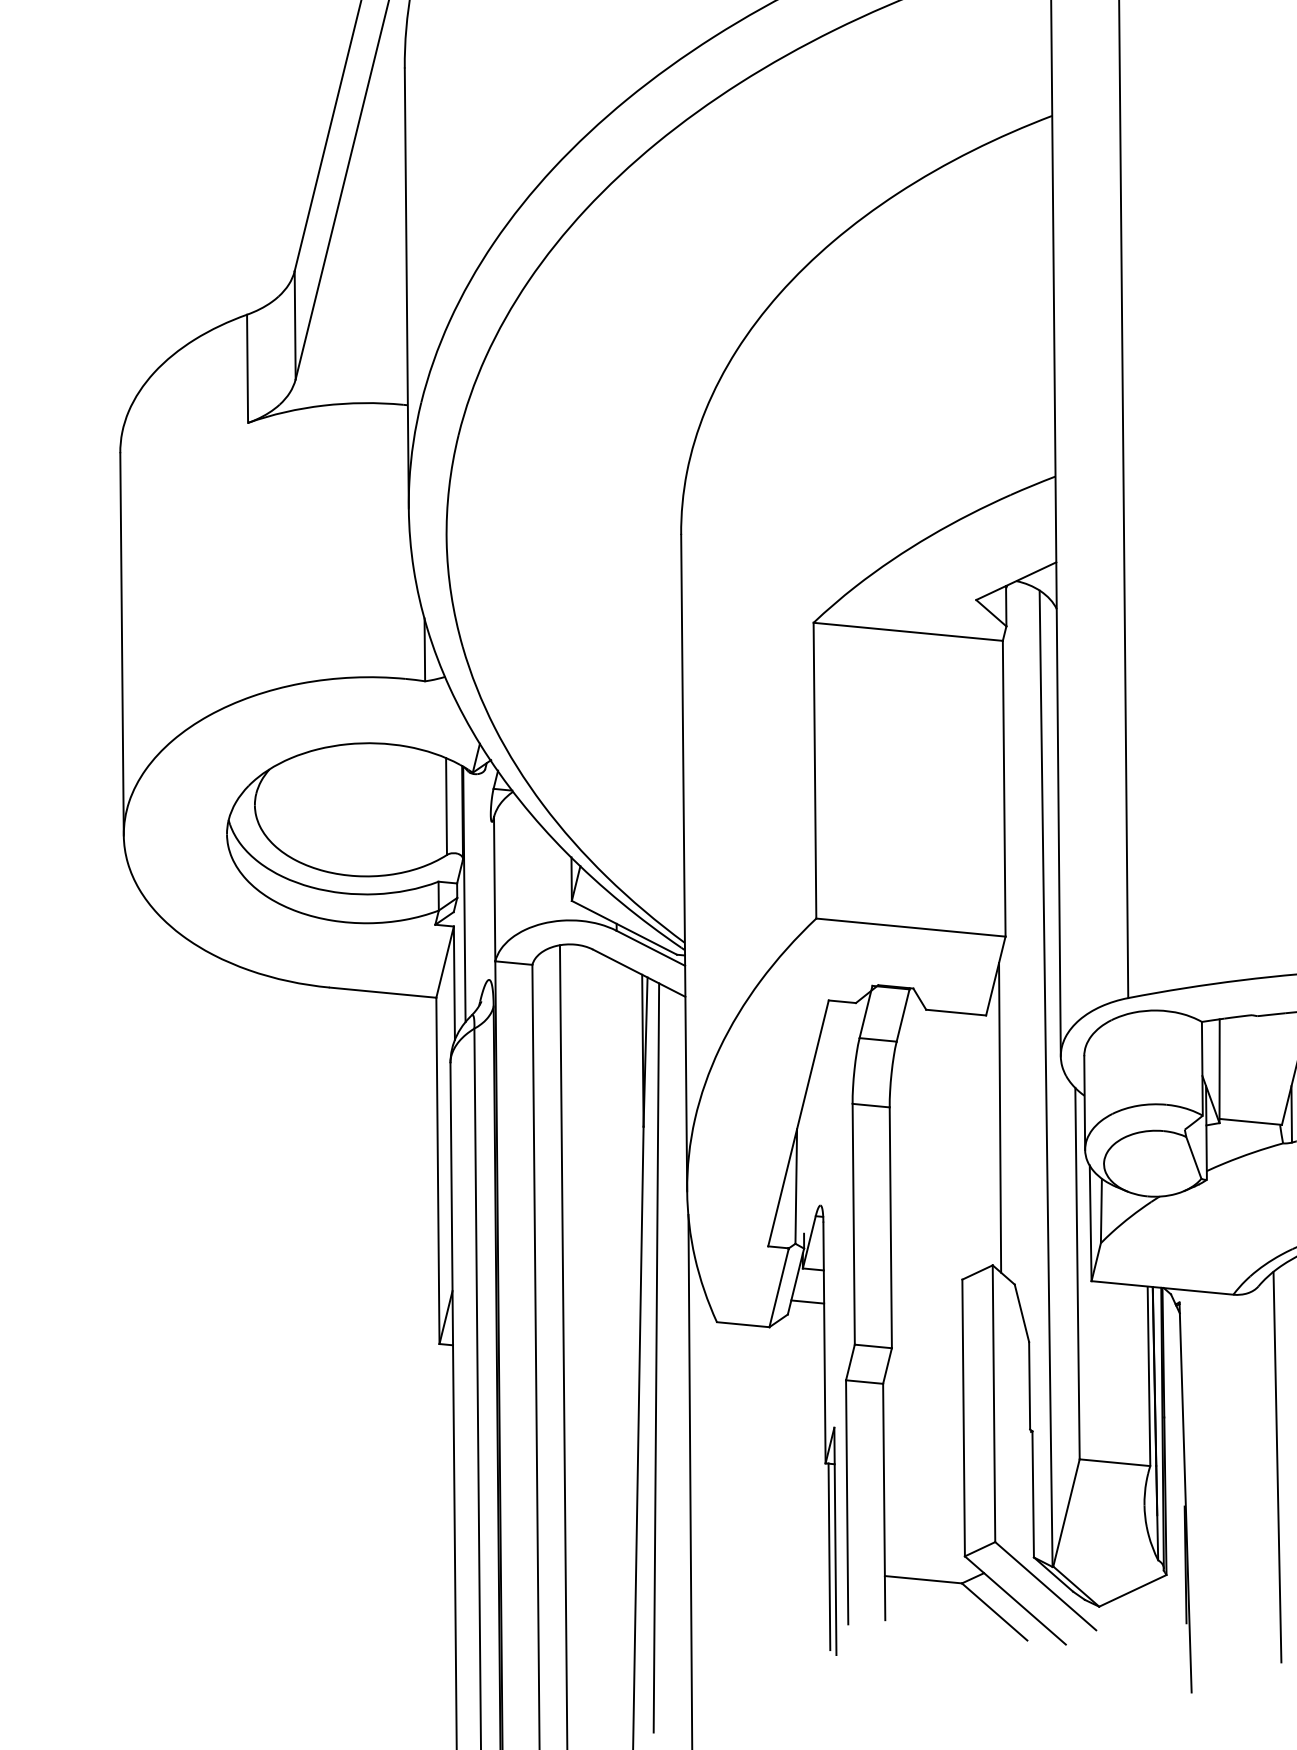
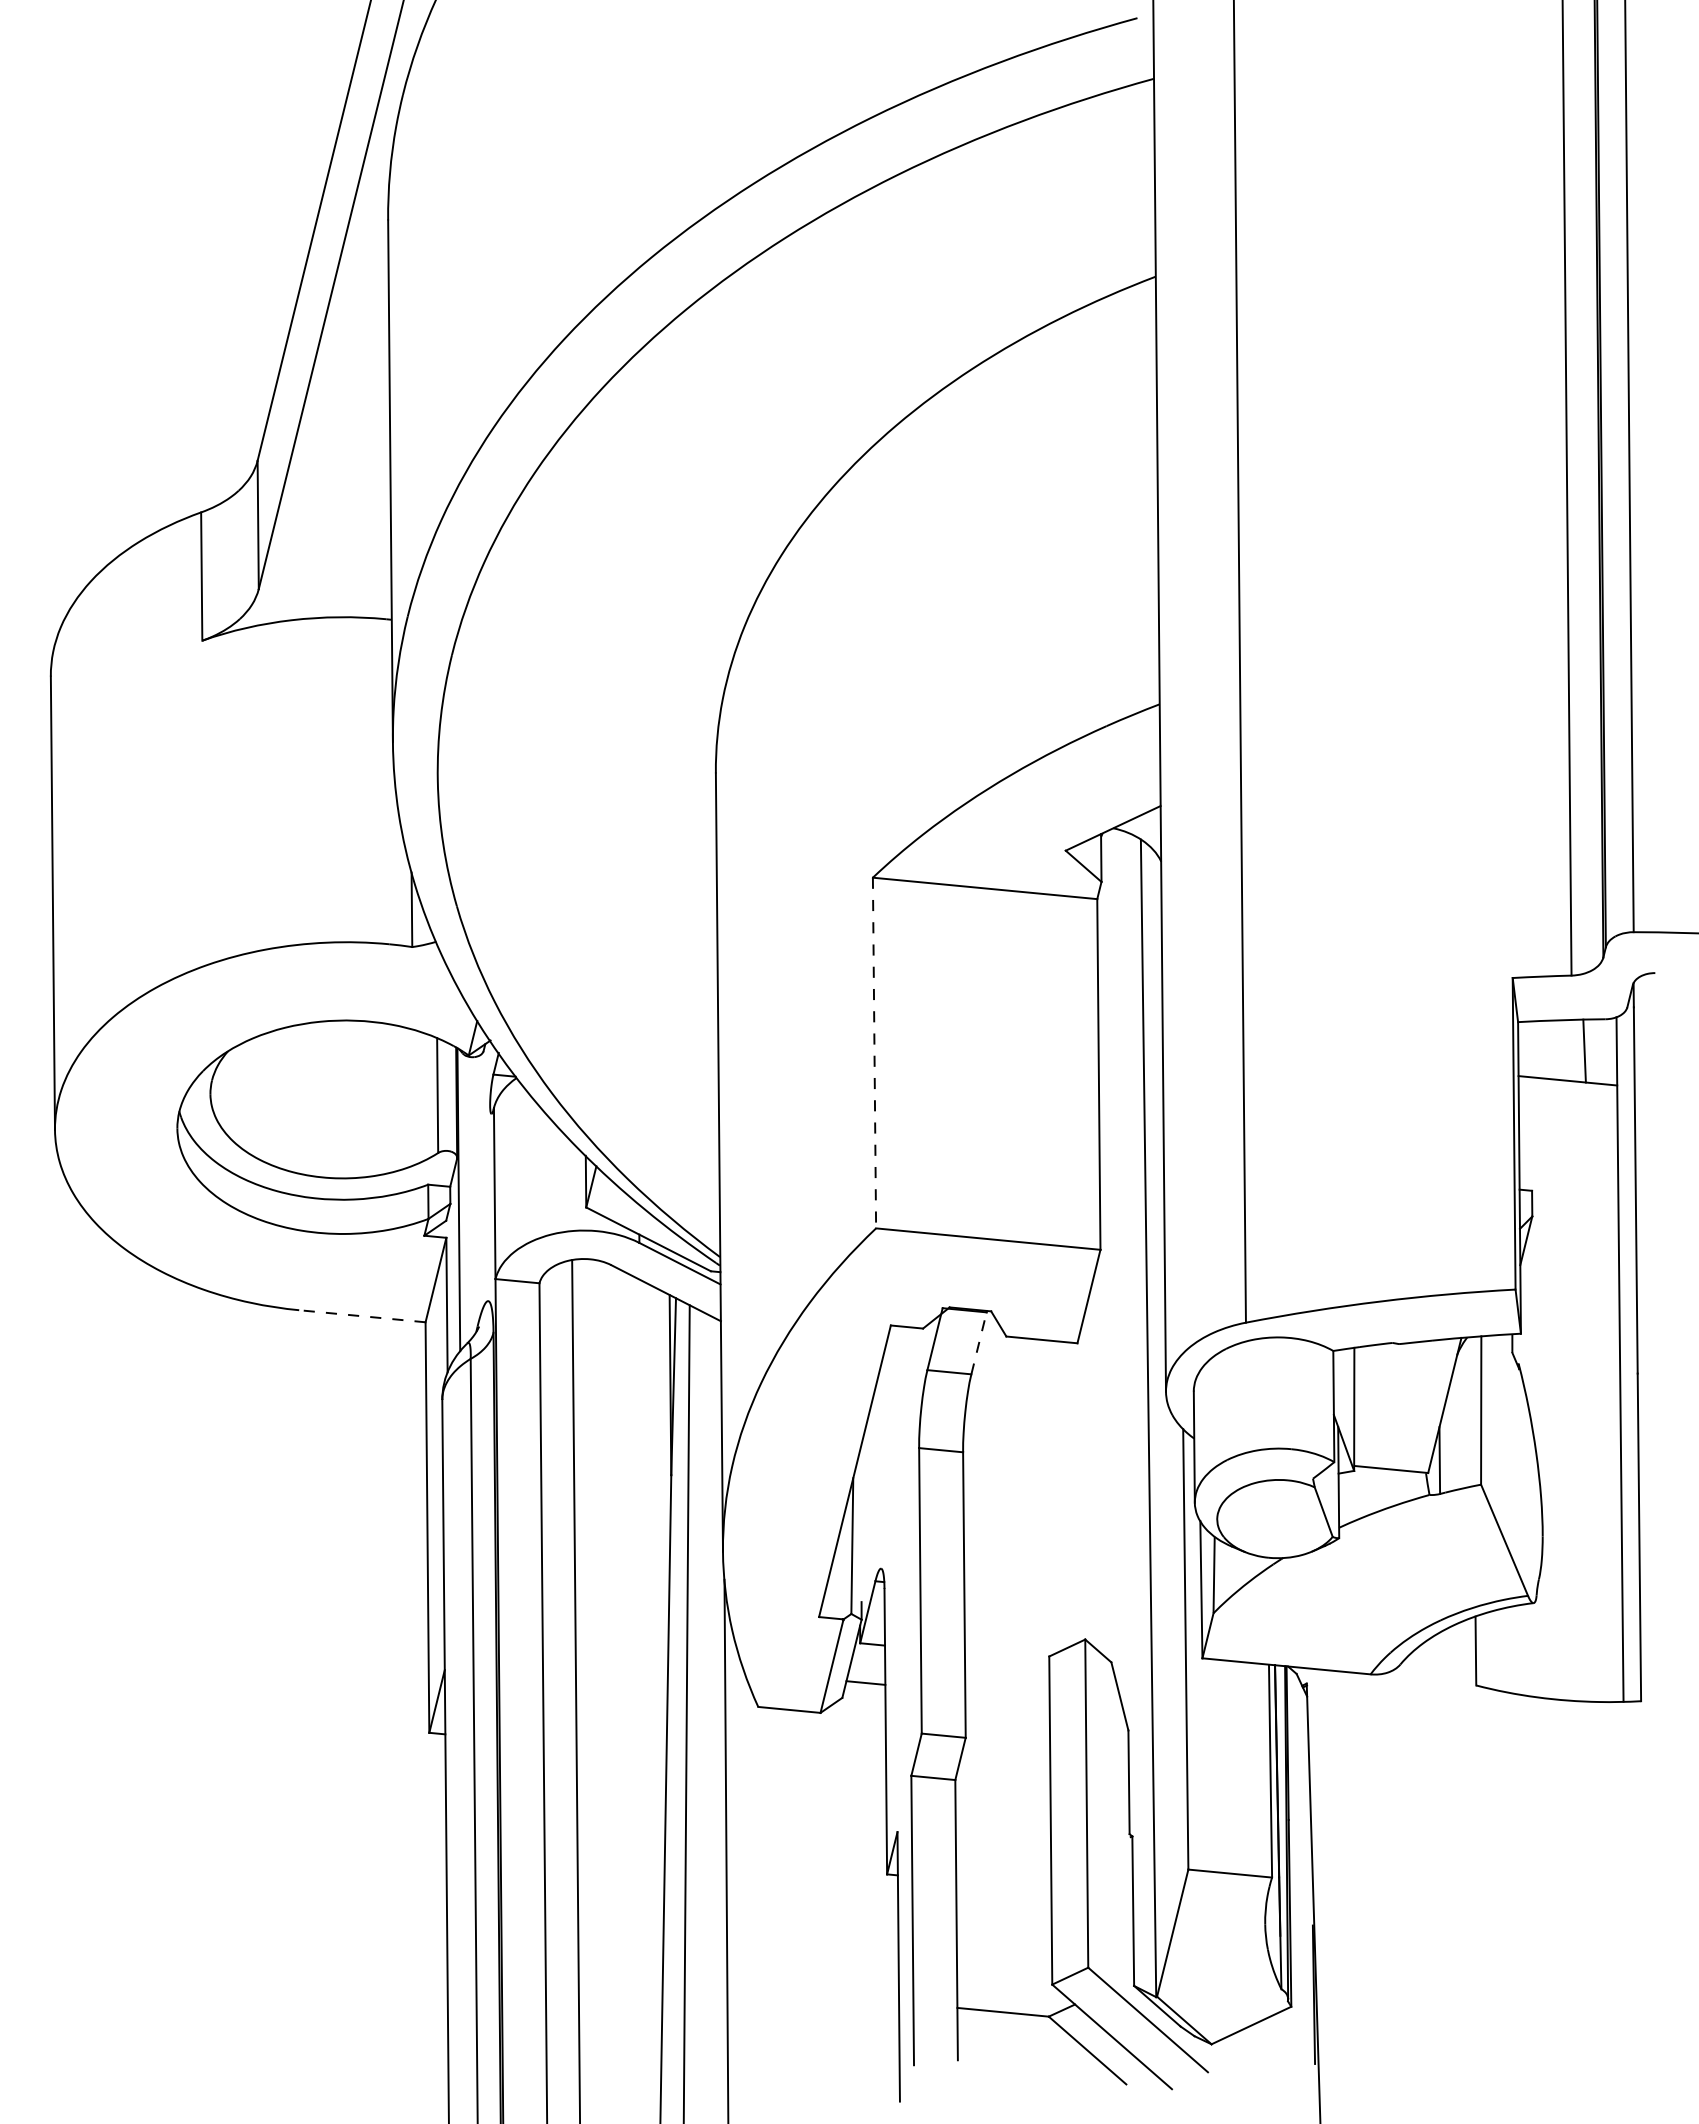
line: (814, 771) -> (874, 1053), solid -> dashed
line: (382, 992) -> (361, 1316), solid -> dashed
line: (903, 1015) -> (979, 1343), solid -> dashed
line: (999, 1117) -> (1093, 1464), removed
line: (1277, 1466) -> (1422, 1878), removed
line: (829, 1556) -> (891, 1984), removed

